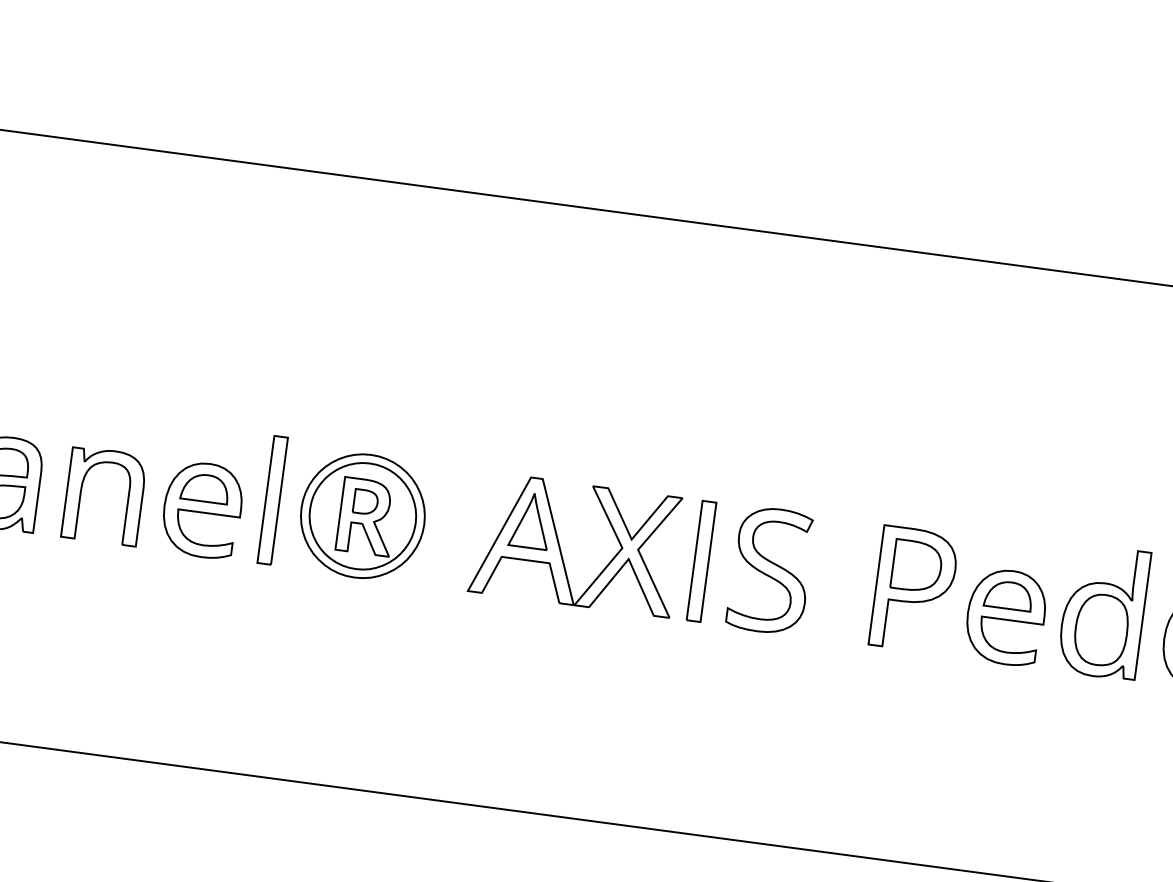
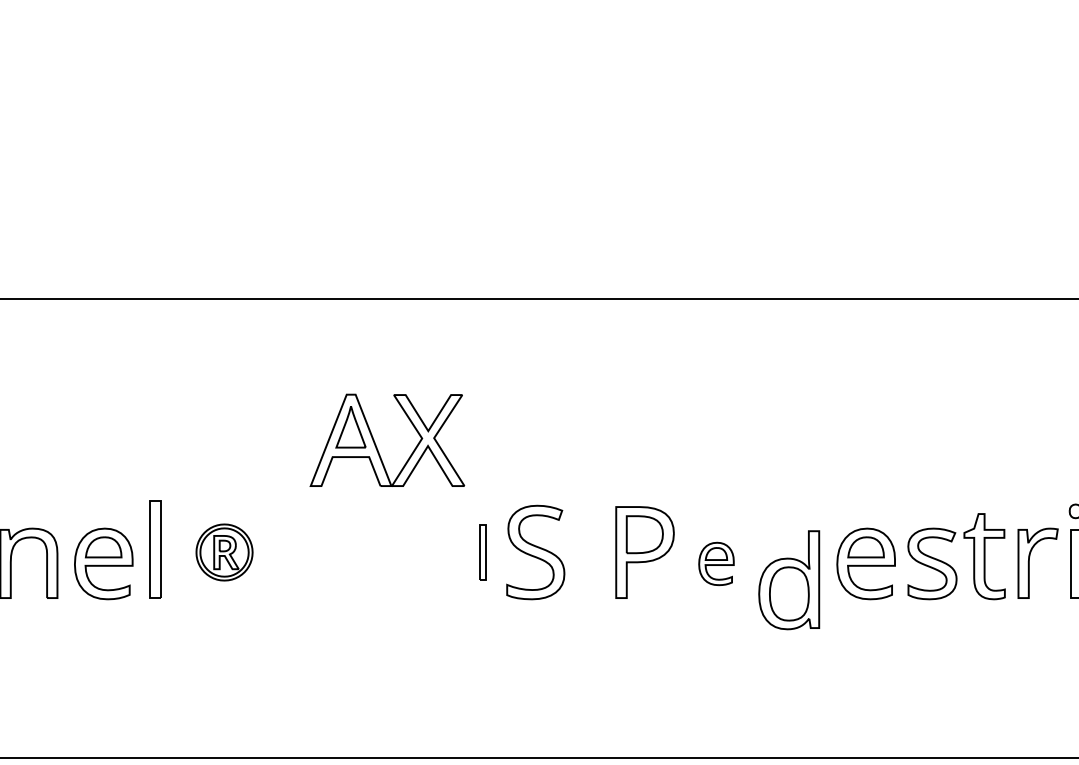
part: (362, 516) -> (224, 552), size x0.6
part: (561, 548) -> (376, 444), moved
part: (701, 561) -> (482, 552), size x0.6
part: (1104, 612) -> (789, 580), moved
part: (1006, 616) -> (716, 563), size x0.6

